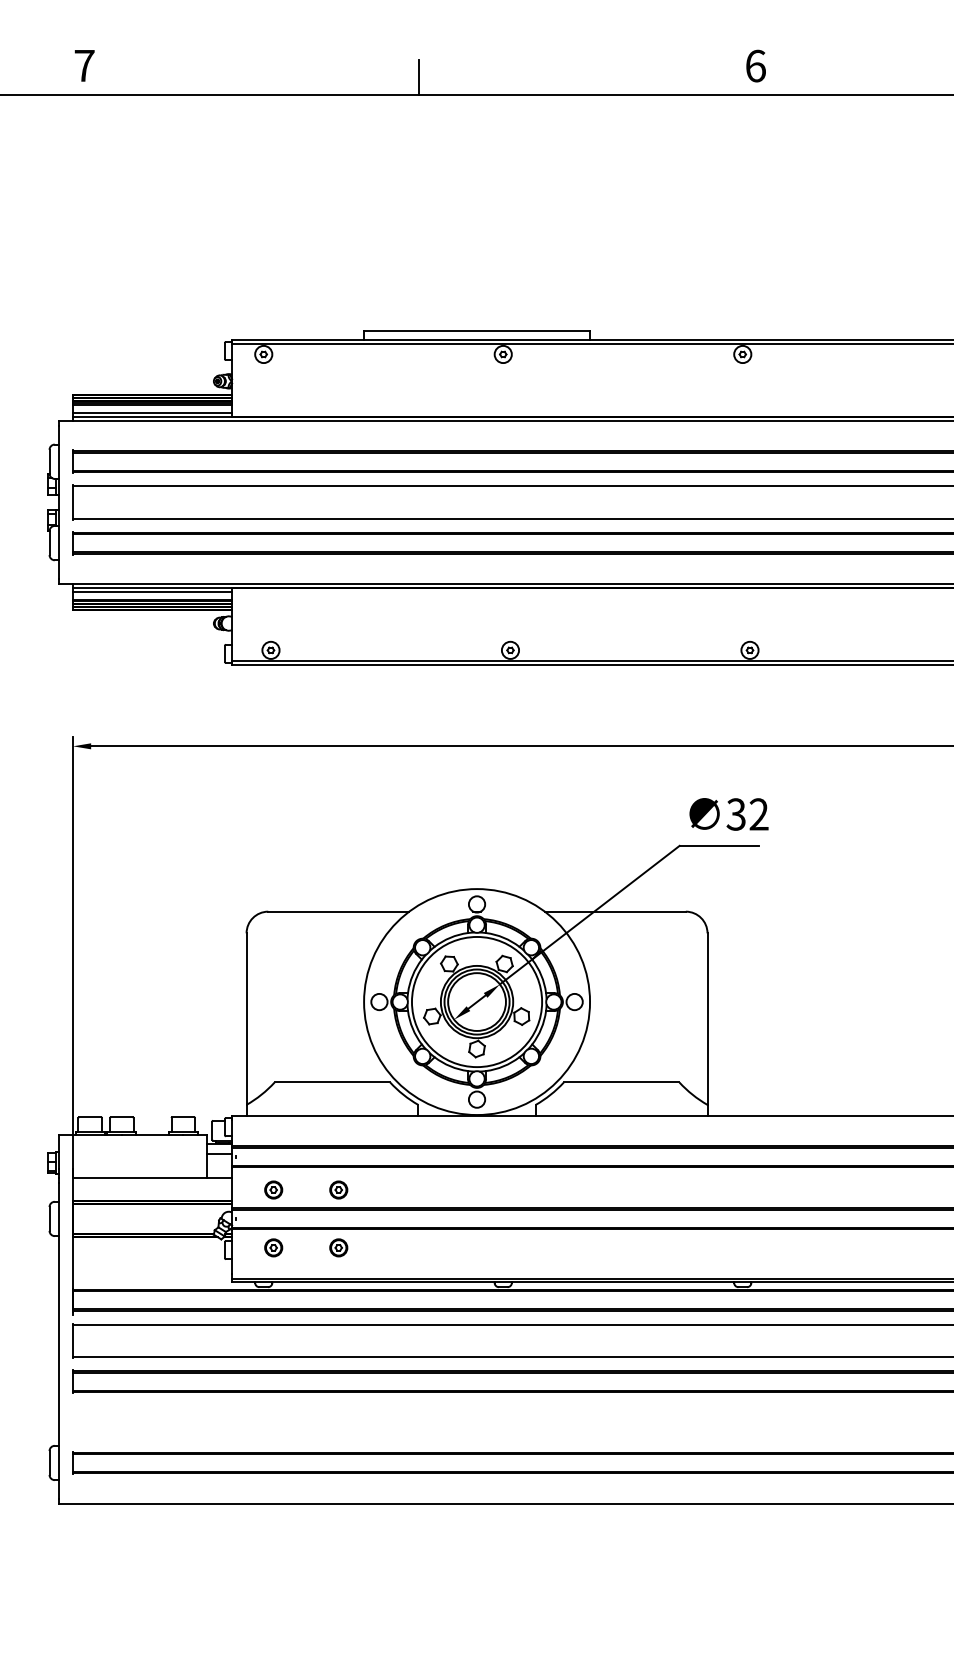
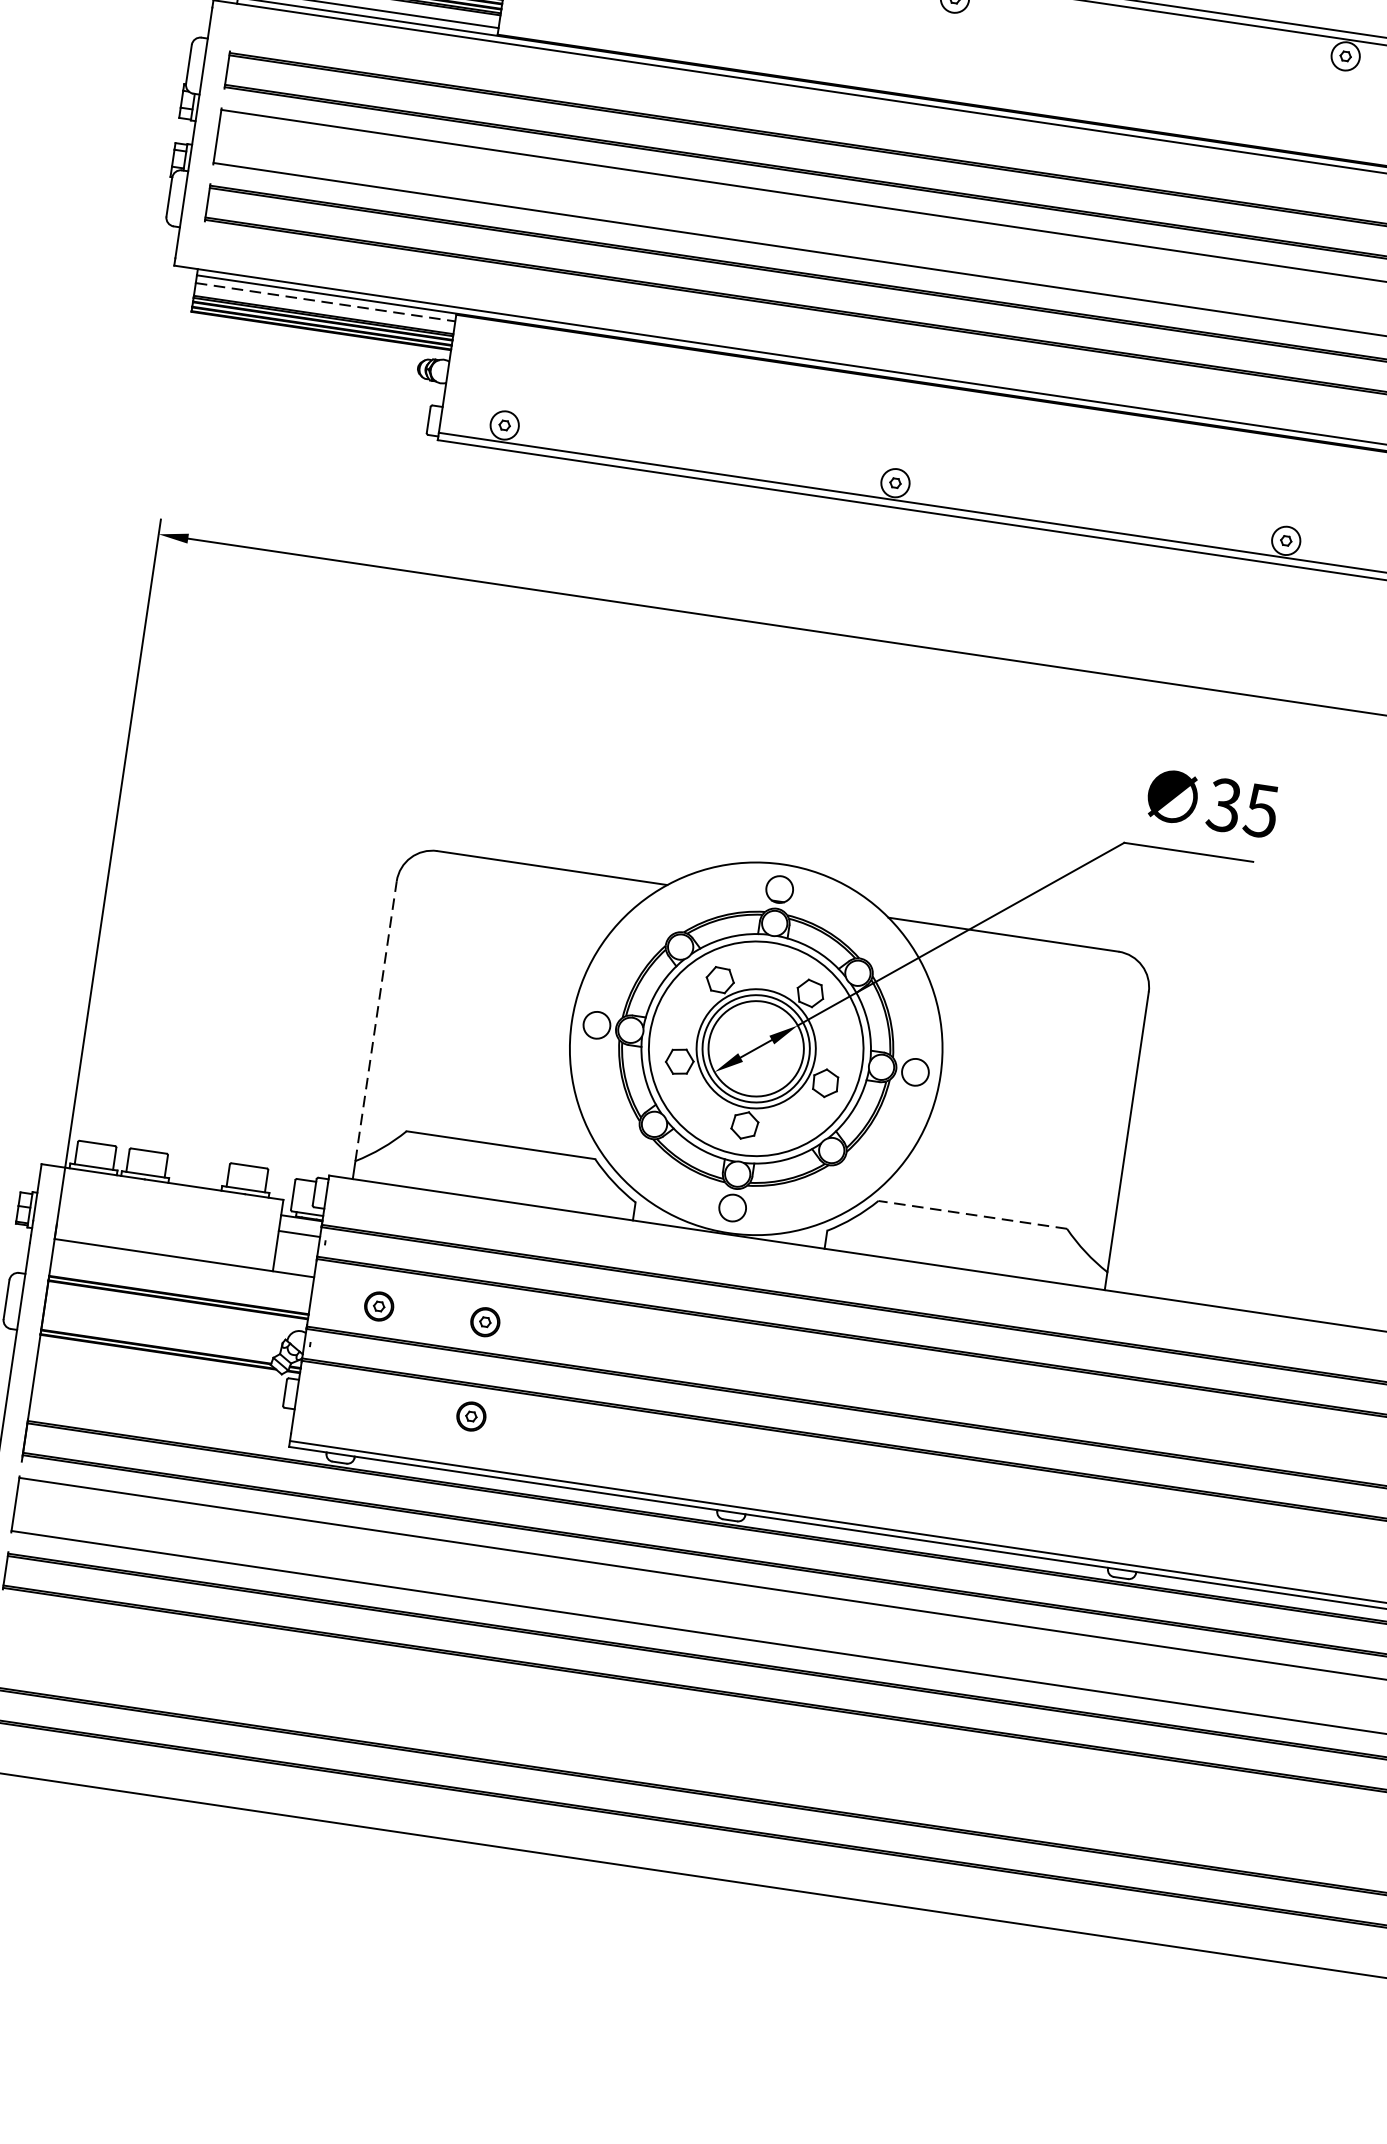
line: (152, 592) -> (325, 302), solid -> dashed
text: (758, 814) -> (1260, 810), 32 -> 35
line: (246, 1019) -> (375, 1021), solid -> dashed
line: (621, 1082) -> (972, 1214), solid -> dashed
part: (273, 1247) -> (364, 1400), removed

